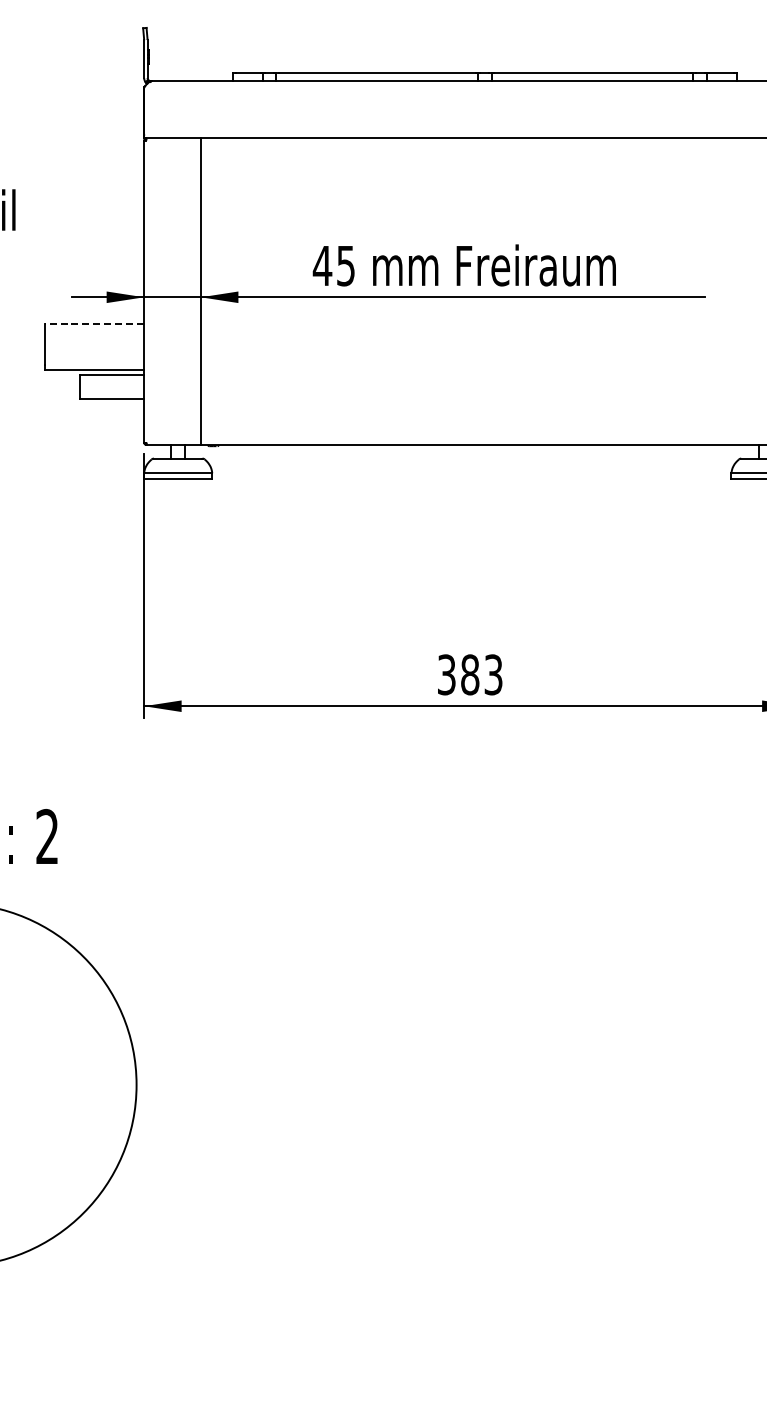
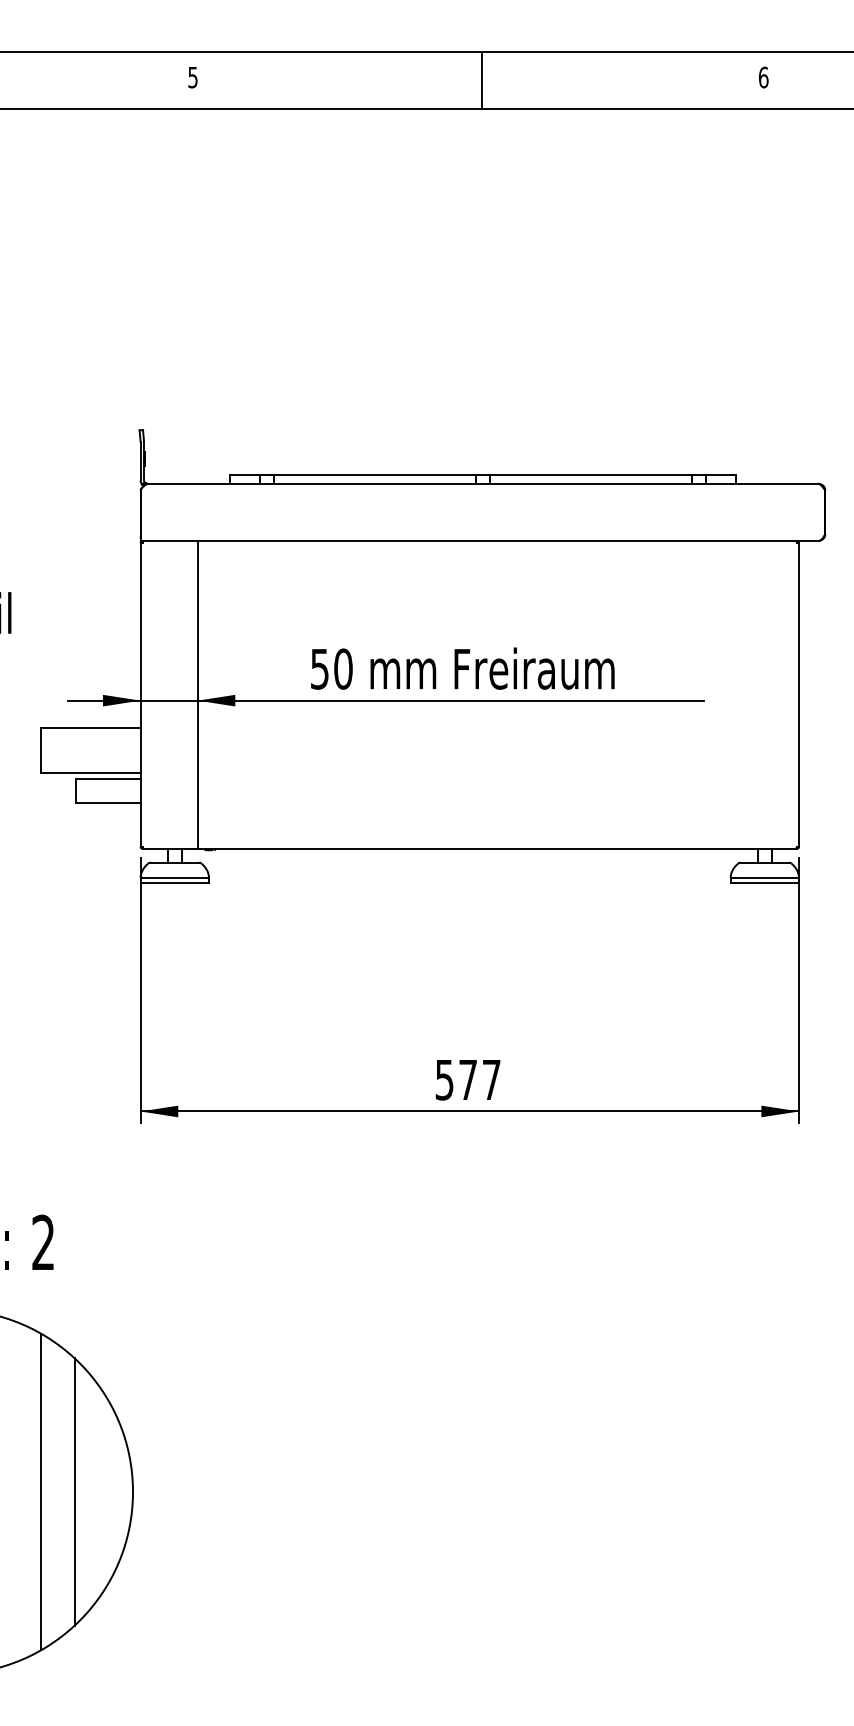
text: (334, 265) -> (331, 668), 45 -> 50
line: (94, 324) -> (90, 727), dashed -> solid
text: (470, 674) -> (468, 1079), 383 -> 577
line: (45, 1084) -> (41, 1491), added
line: (78, 1084) -> (74, 1491), added

